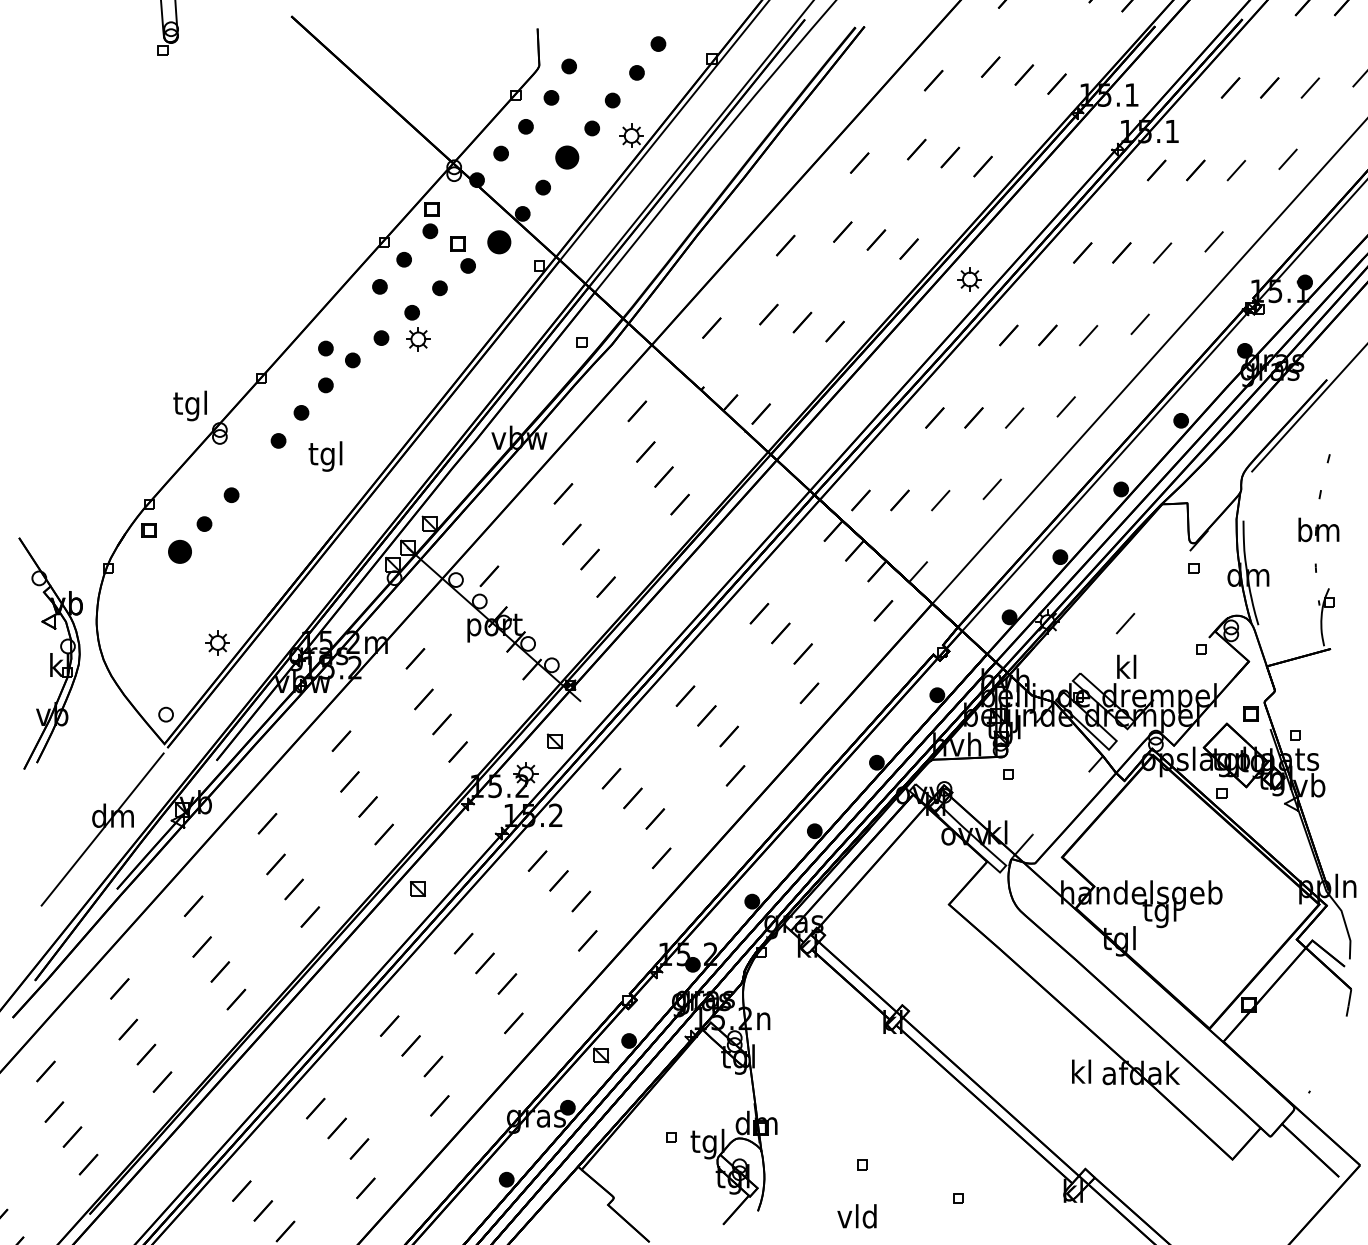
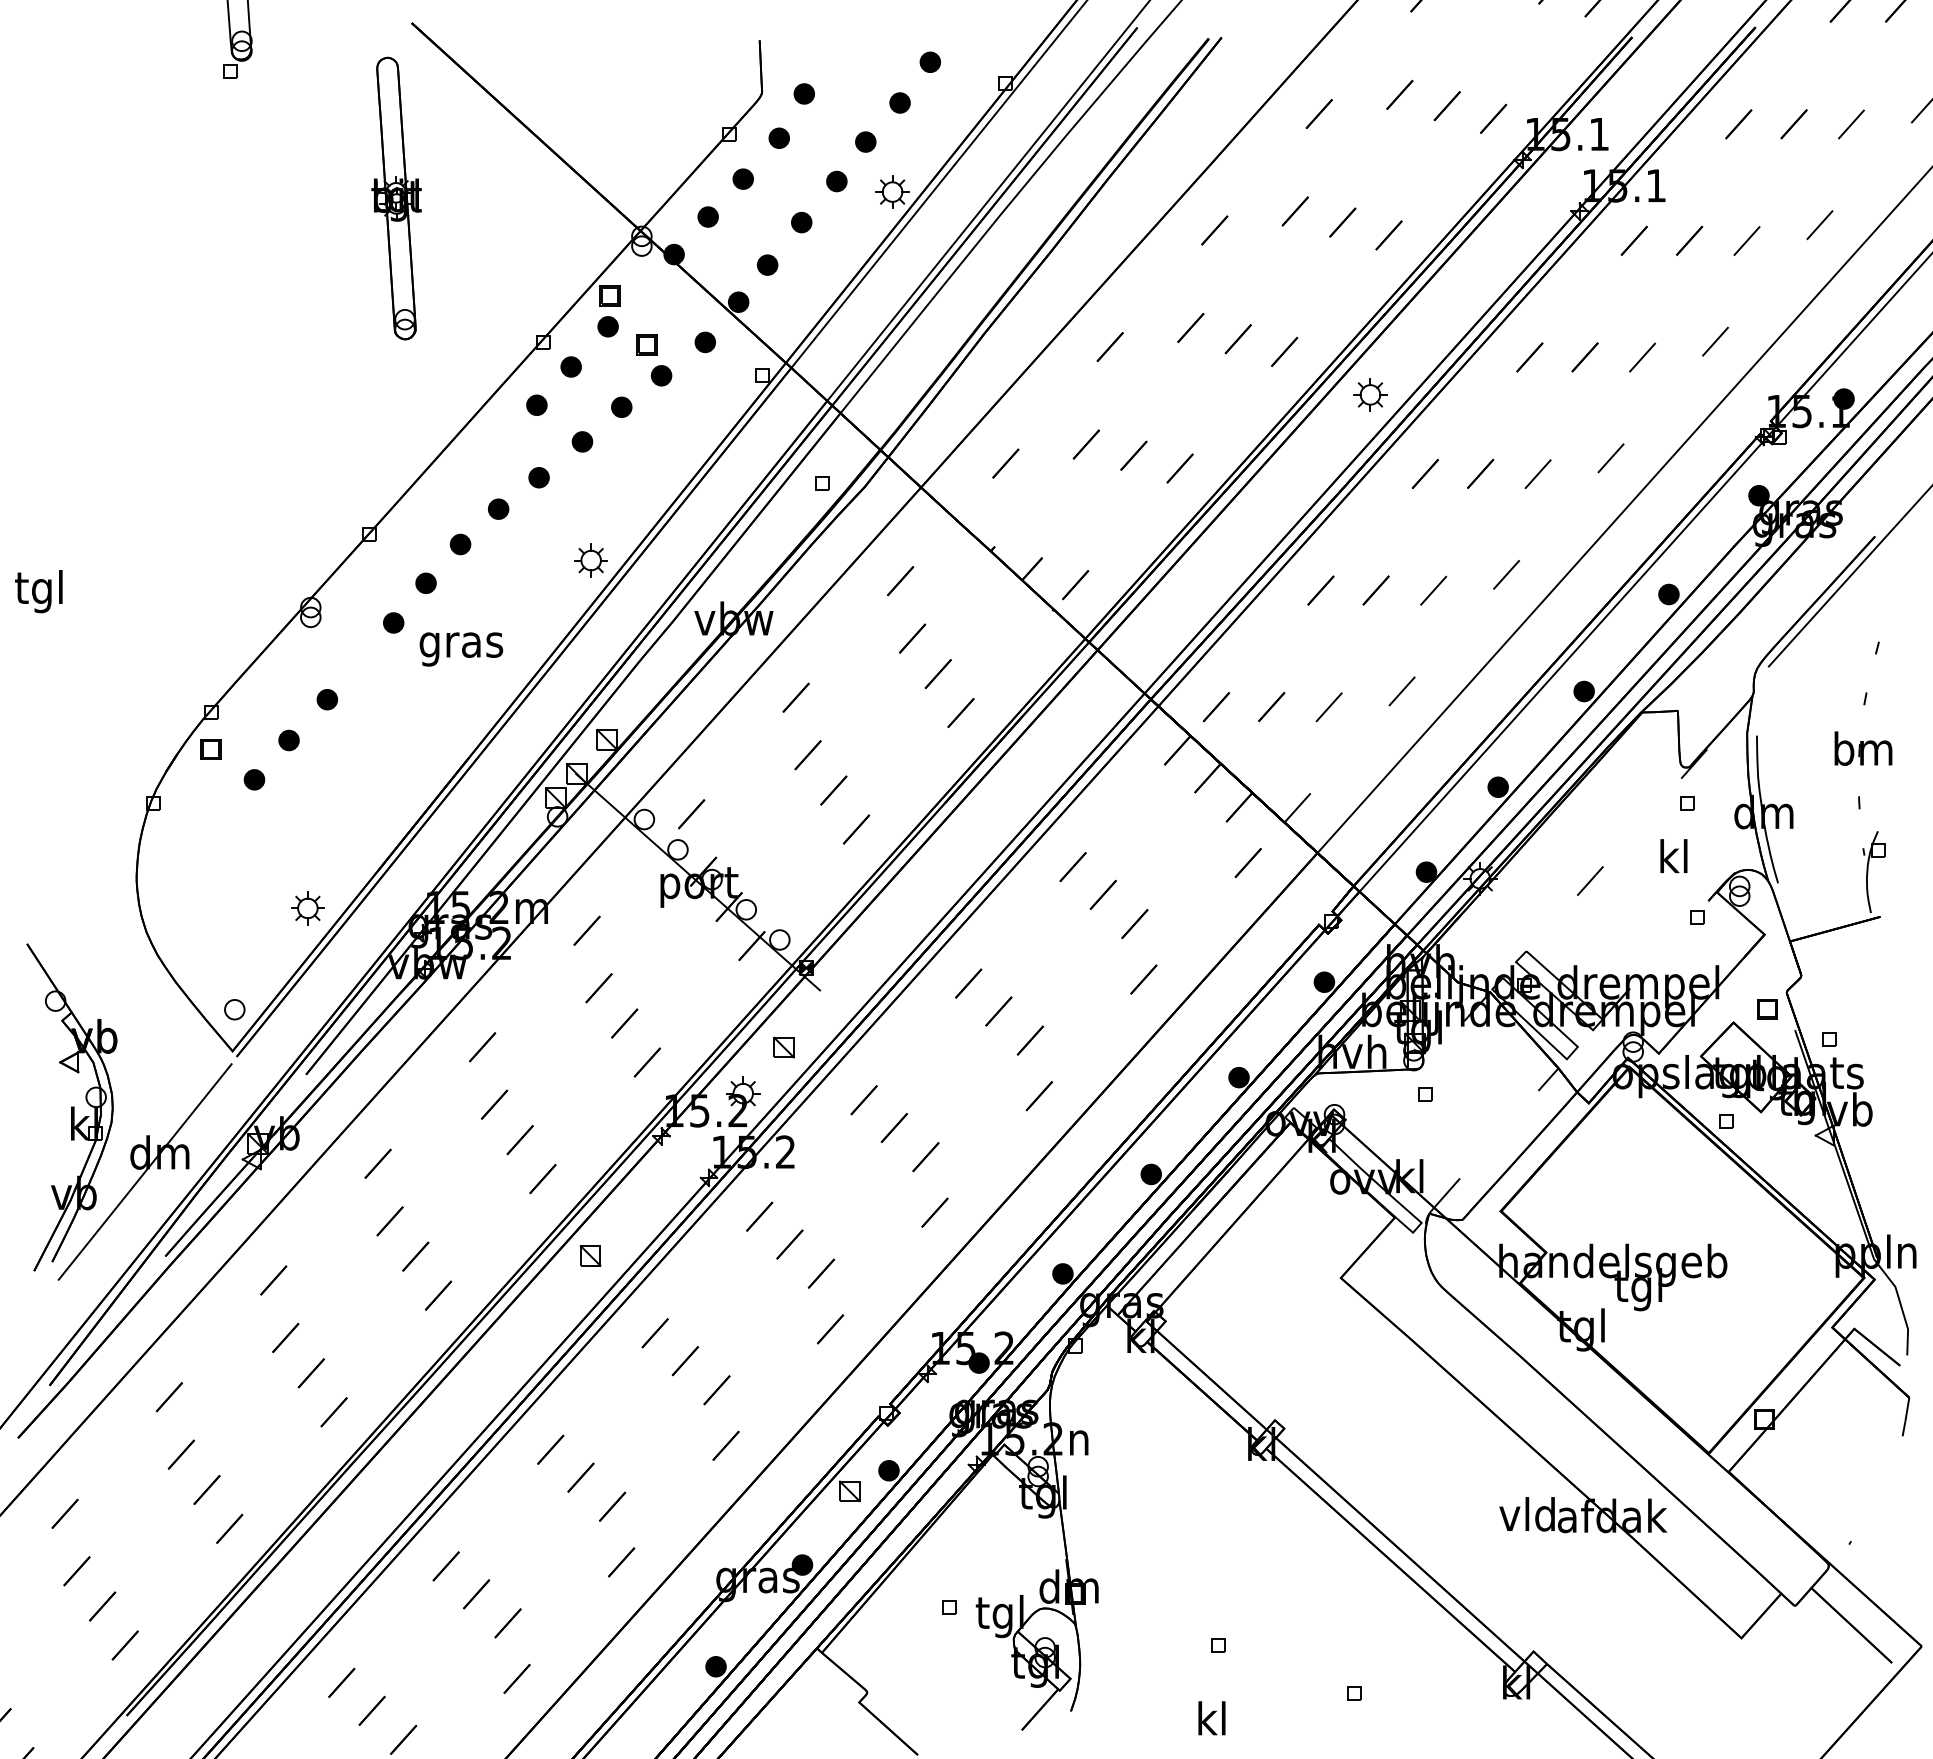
part: (280, 140) -> (396, 198), added
part: (567, 157) -> (801, 222), size x0.62
part: (498, 242) -> (704, 342), size x0.62
part: (417, 339) -> (590, 560), moved
part: (325, 348) -> (460, 492), removed
text: (189, 405) -> (38, 591), moved
text: (326, 456) -> (461, 644), tgl -> gras
part: (180, 551) -> (254, 779), size x0.62
part: (50, 653) -> (71, 1107), moved
text: (1126, 666) -> (1673, 855), moved
text: (1080, 1071) -> (1526, 1514), kl -> vld
text: (856, 1216) -> (1210, 1718), vld -> kl

